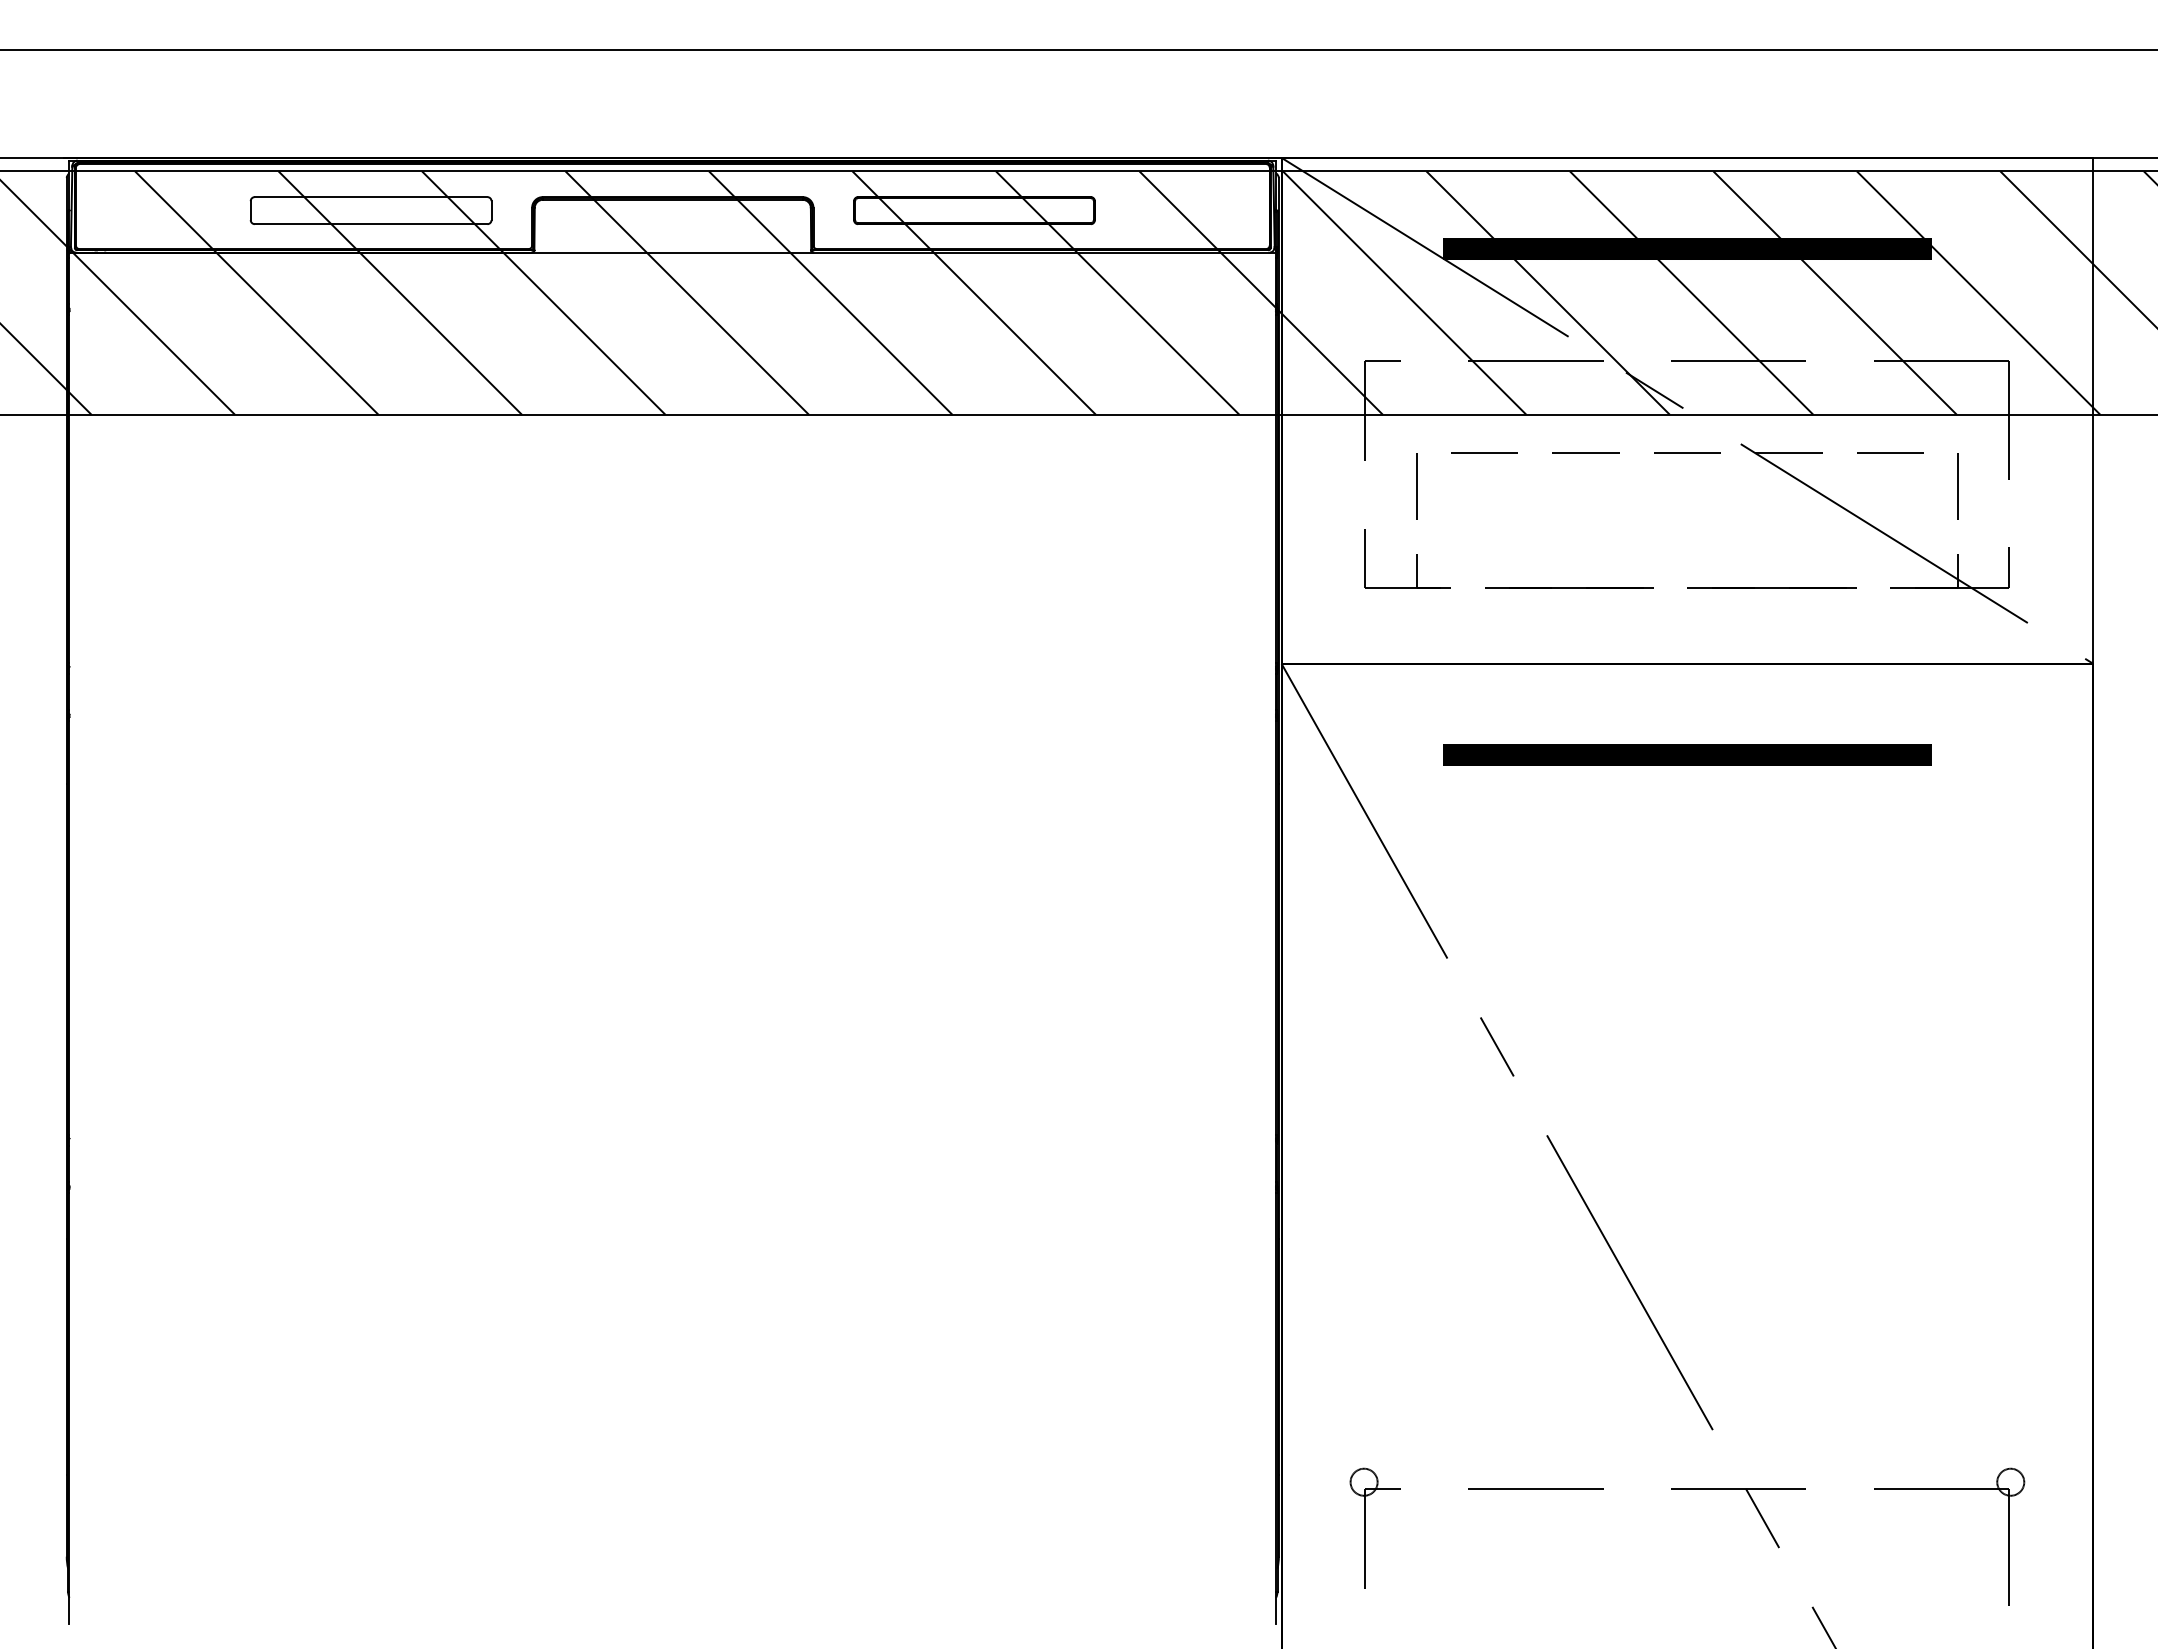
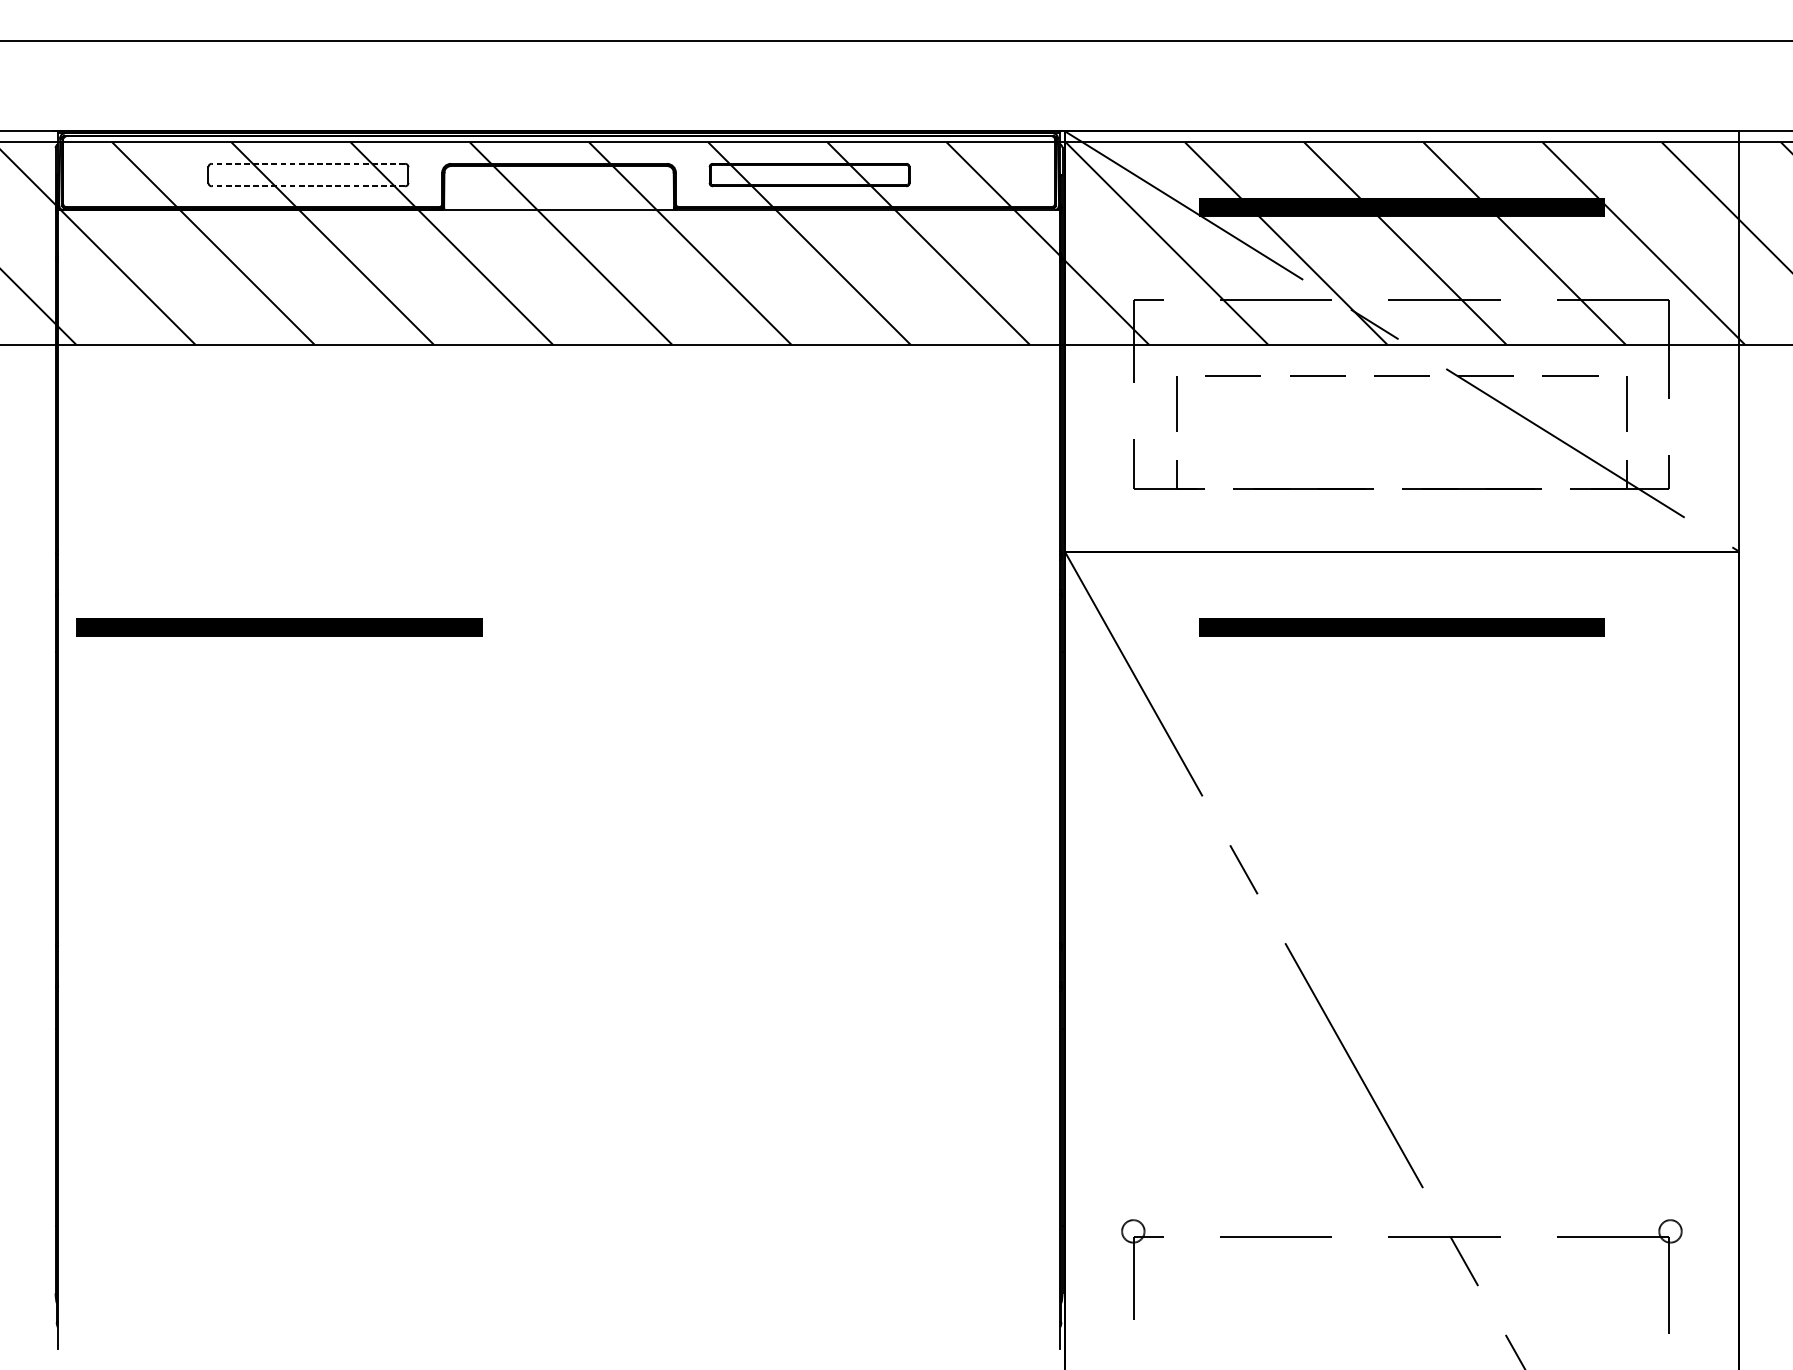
line: (370, 197) -> (307, 164), solid -> dashed
line: (370, 224) -> (307, 186), solid -> dashed
part: (336, 754) -> (279, 626), added

